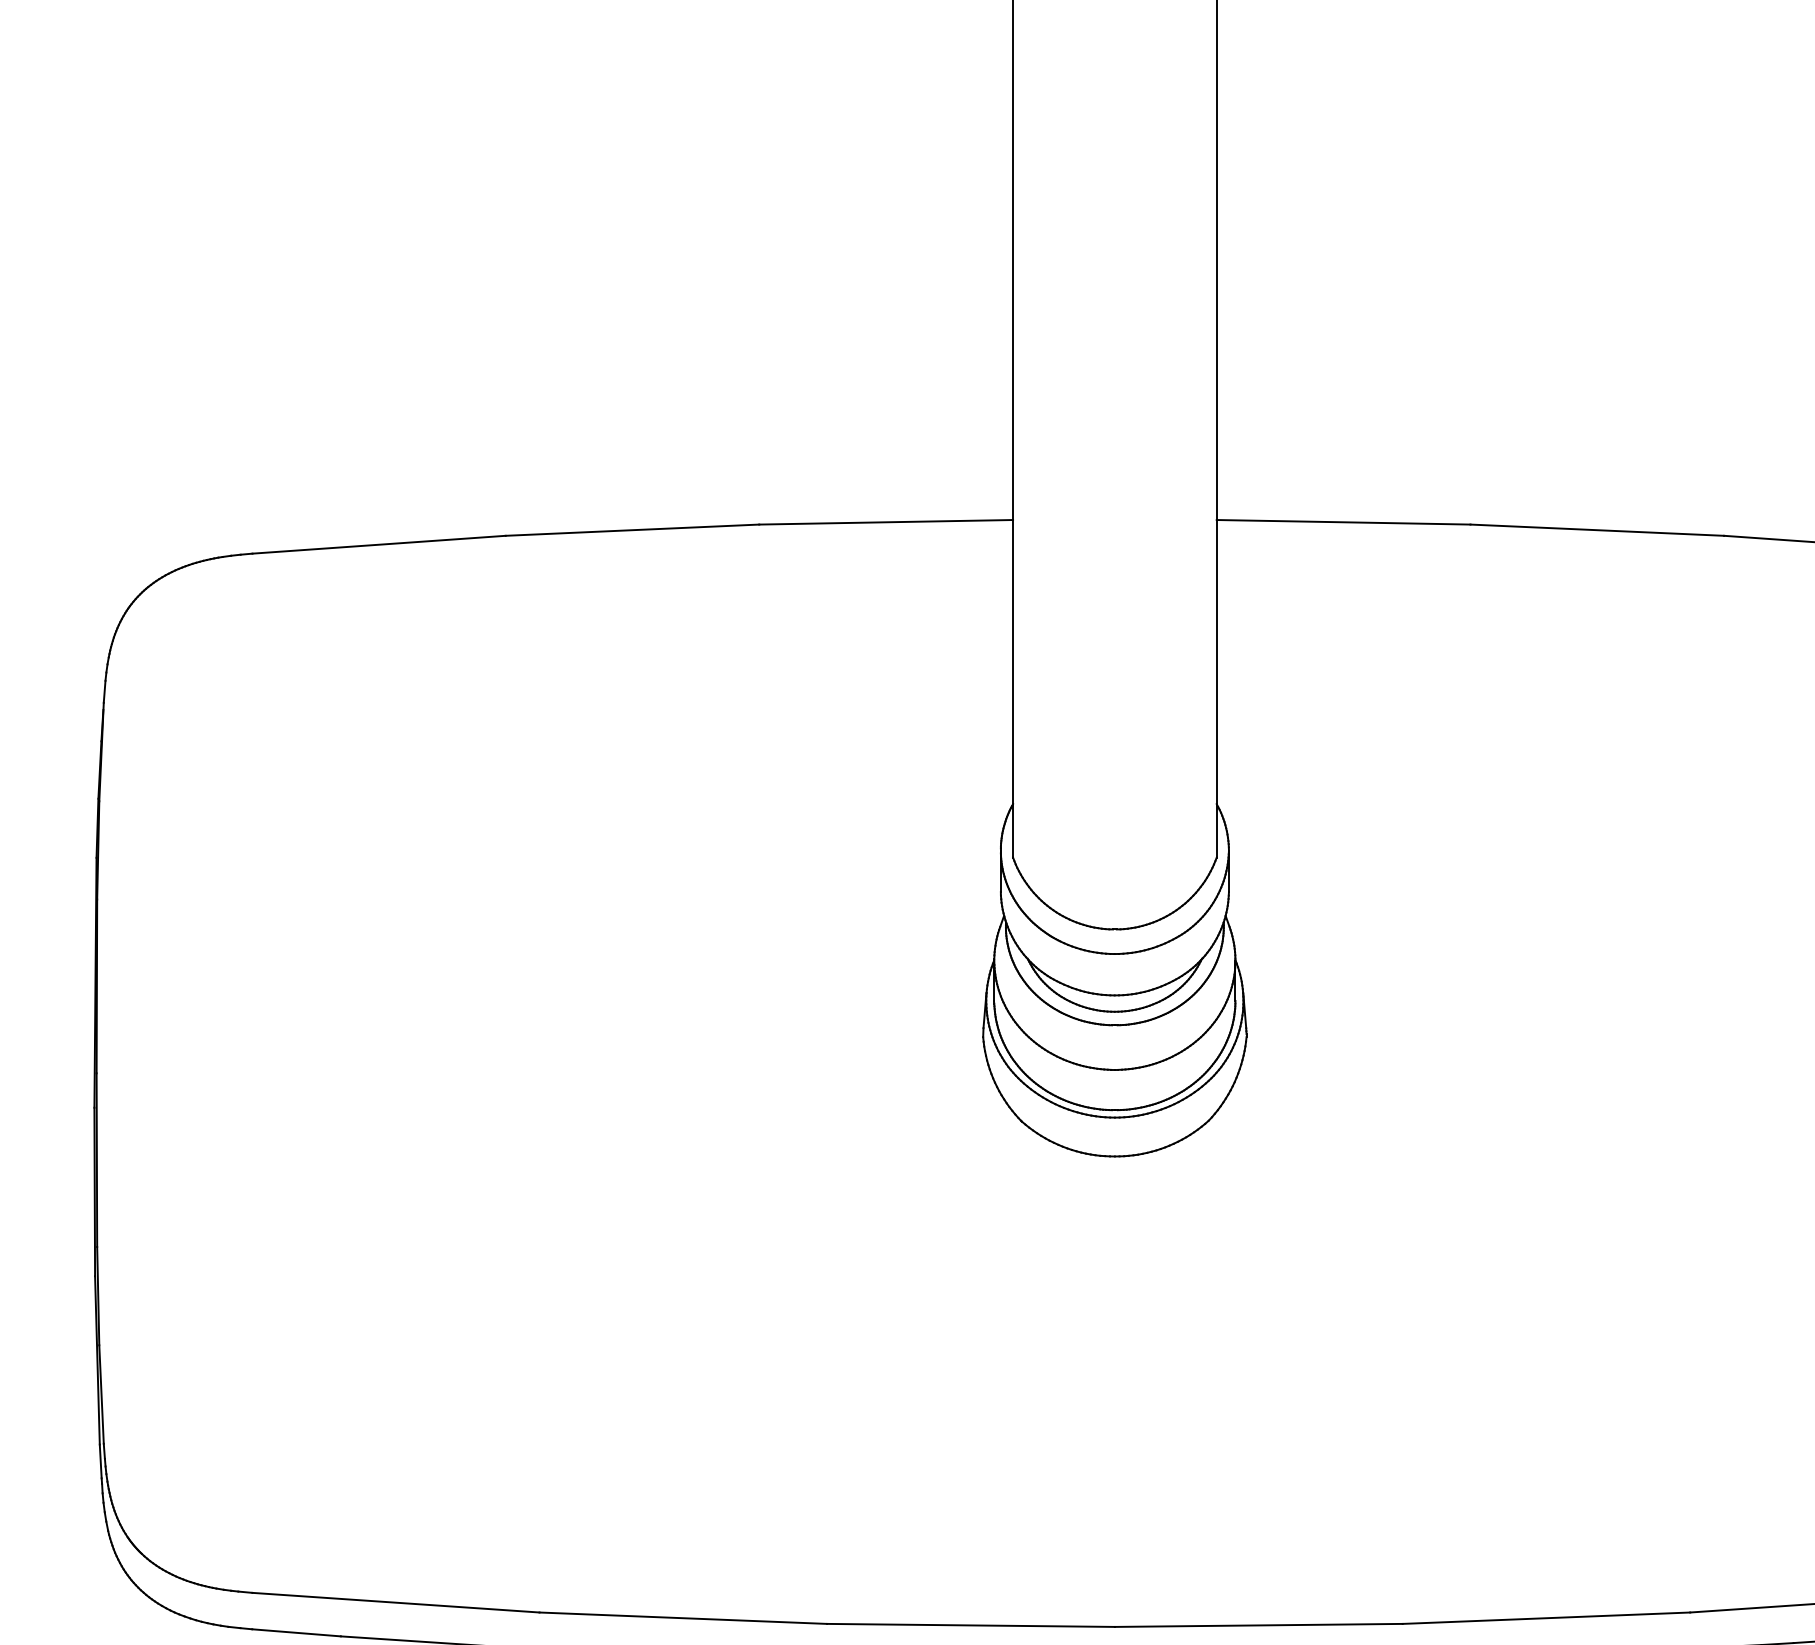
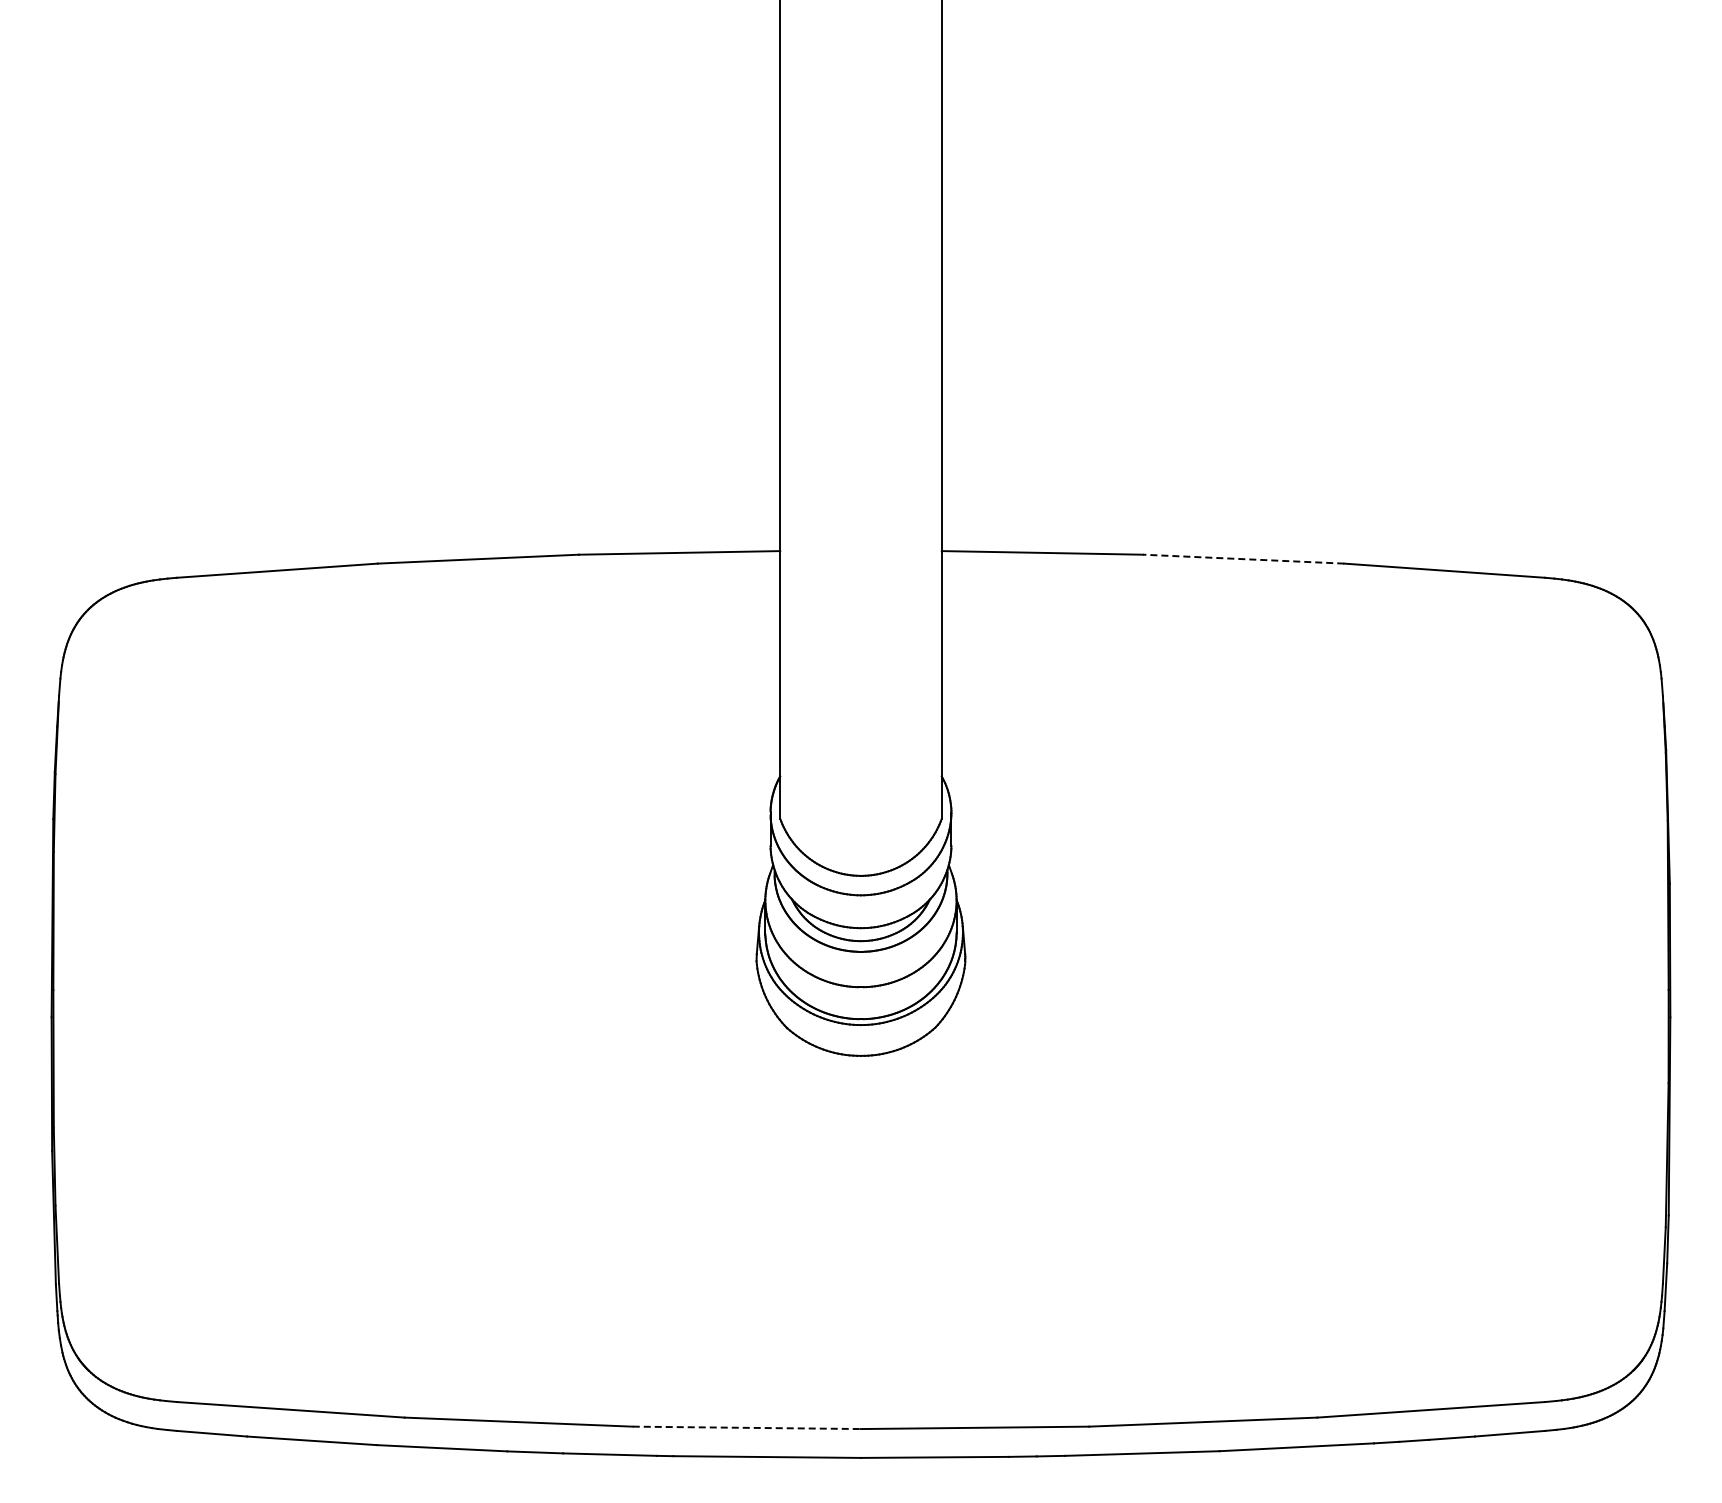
line: (1597, 530) -> (1243, 559), solid -> dashed
line: (971, 1624) -> (747, 1427), solid -> dashed

